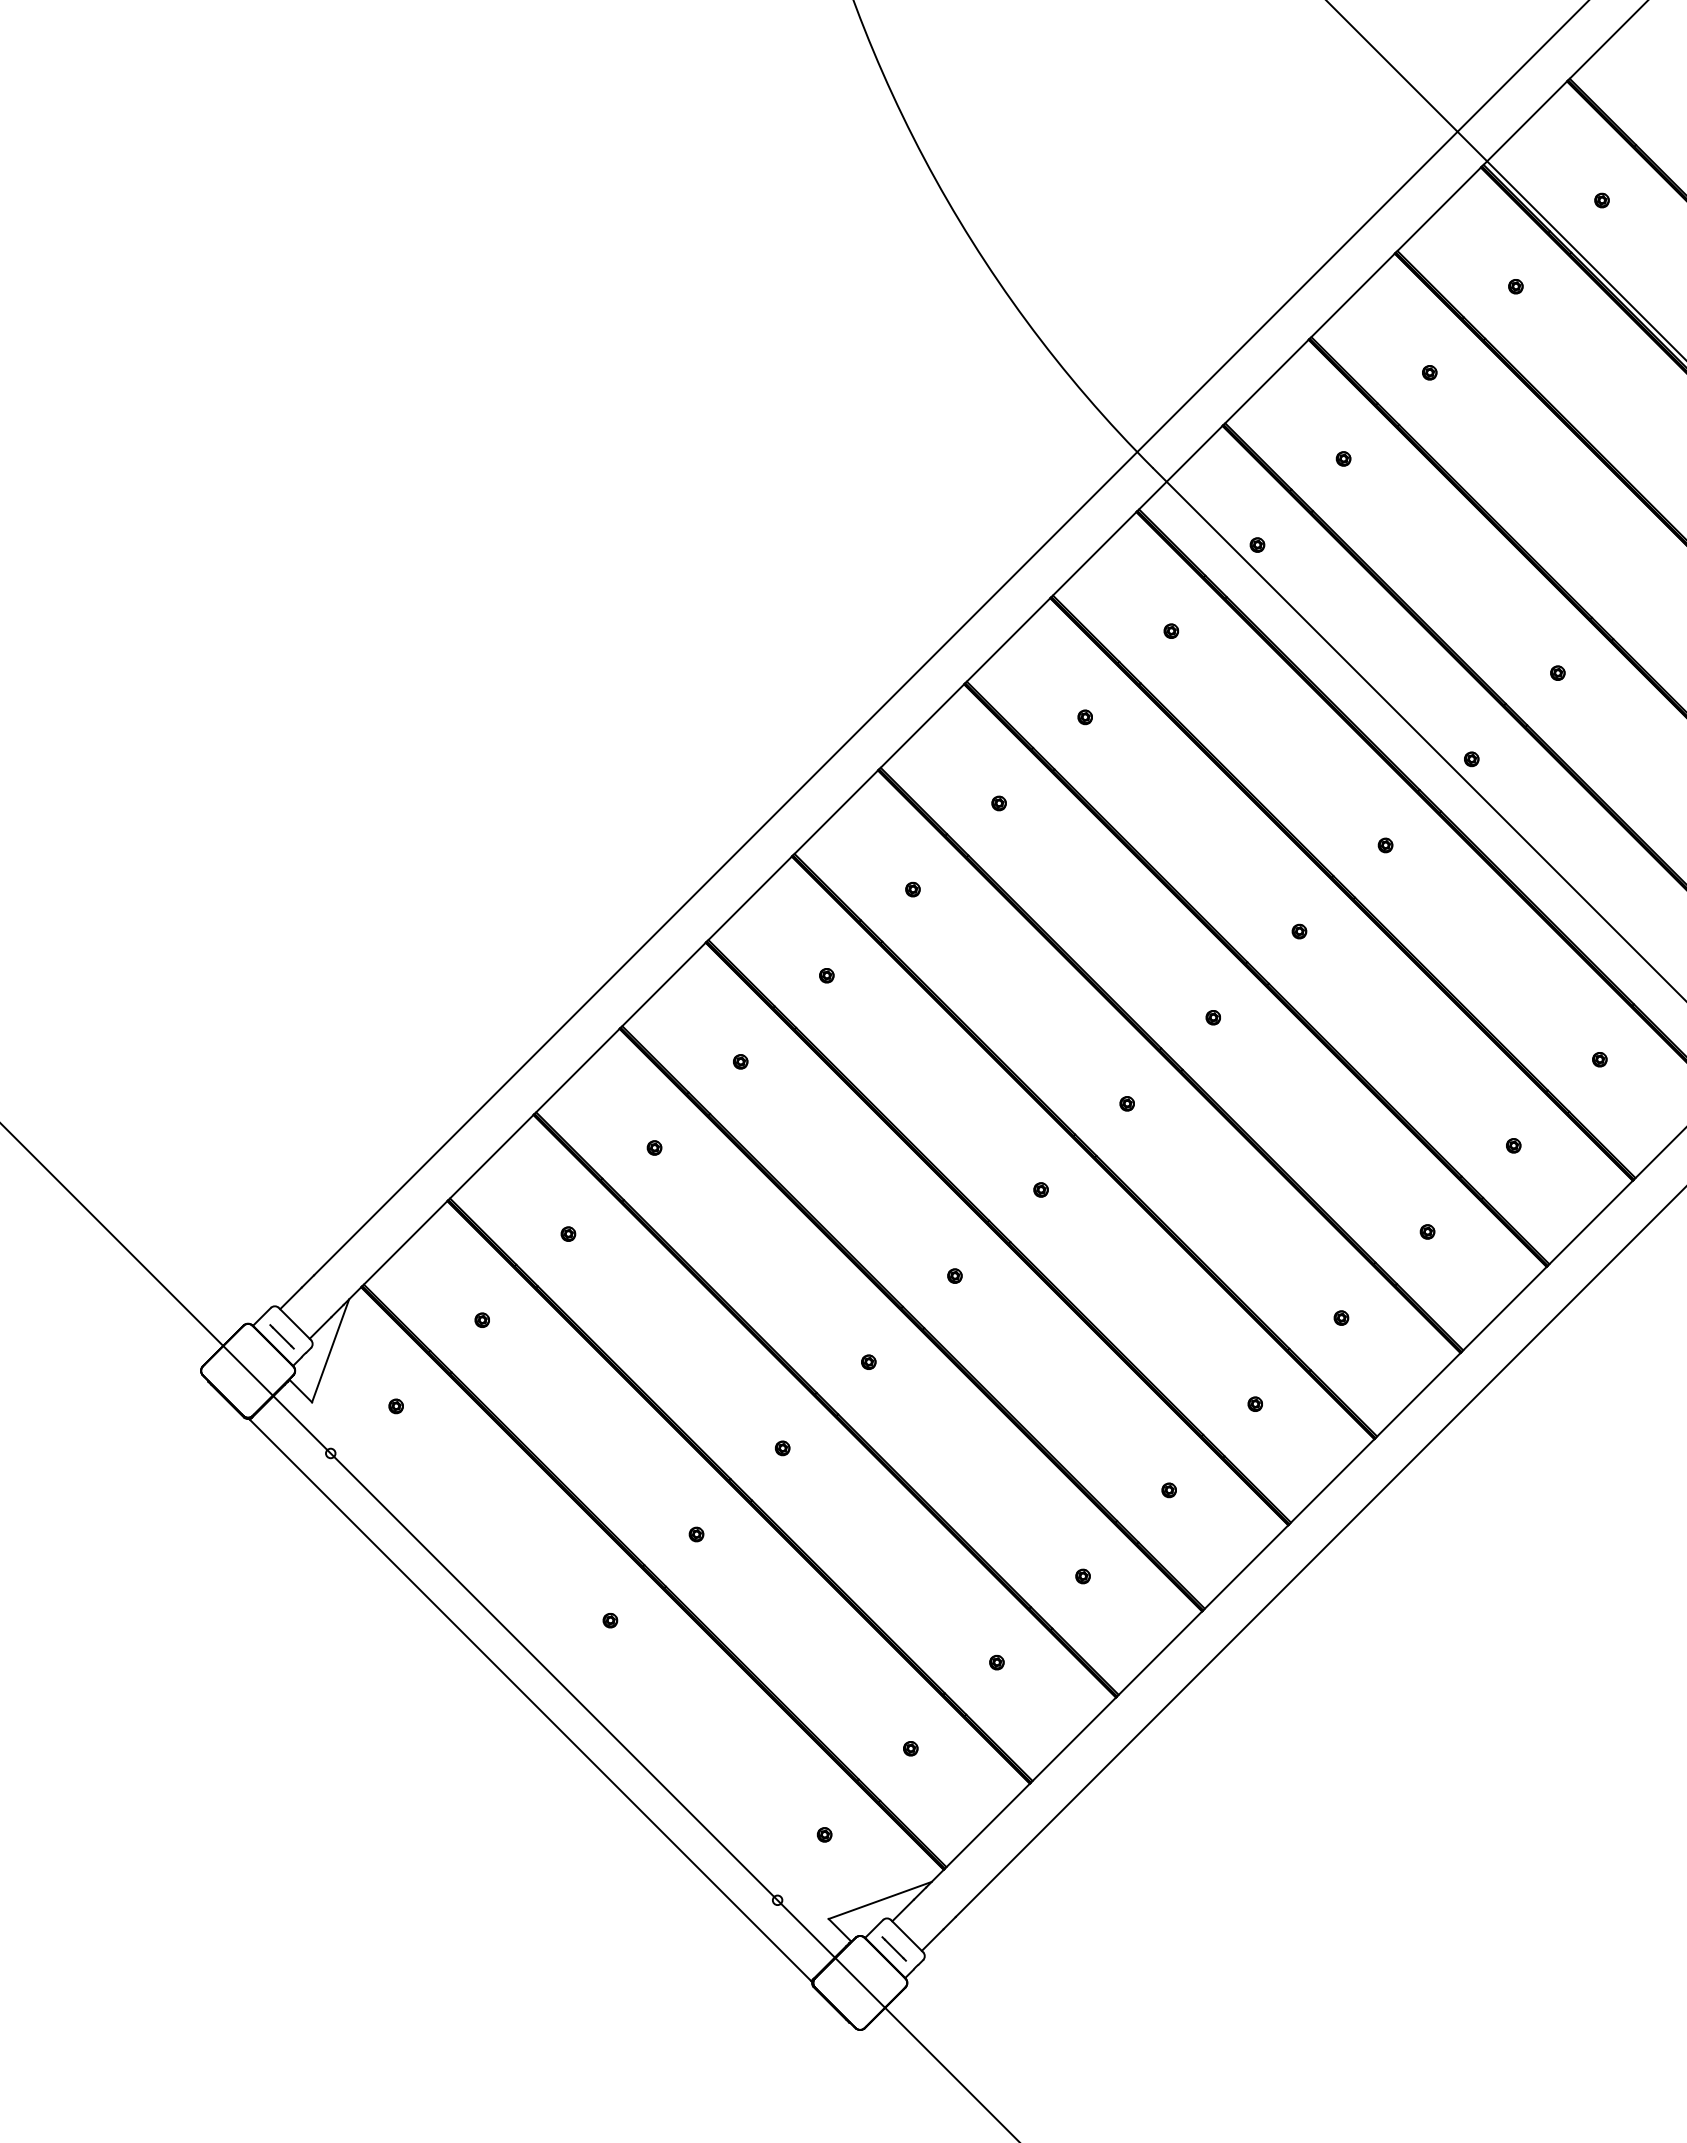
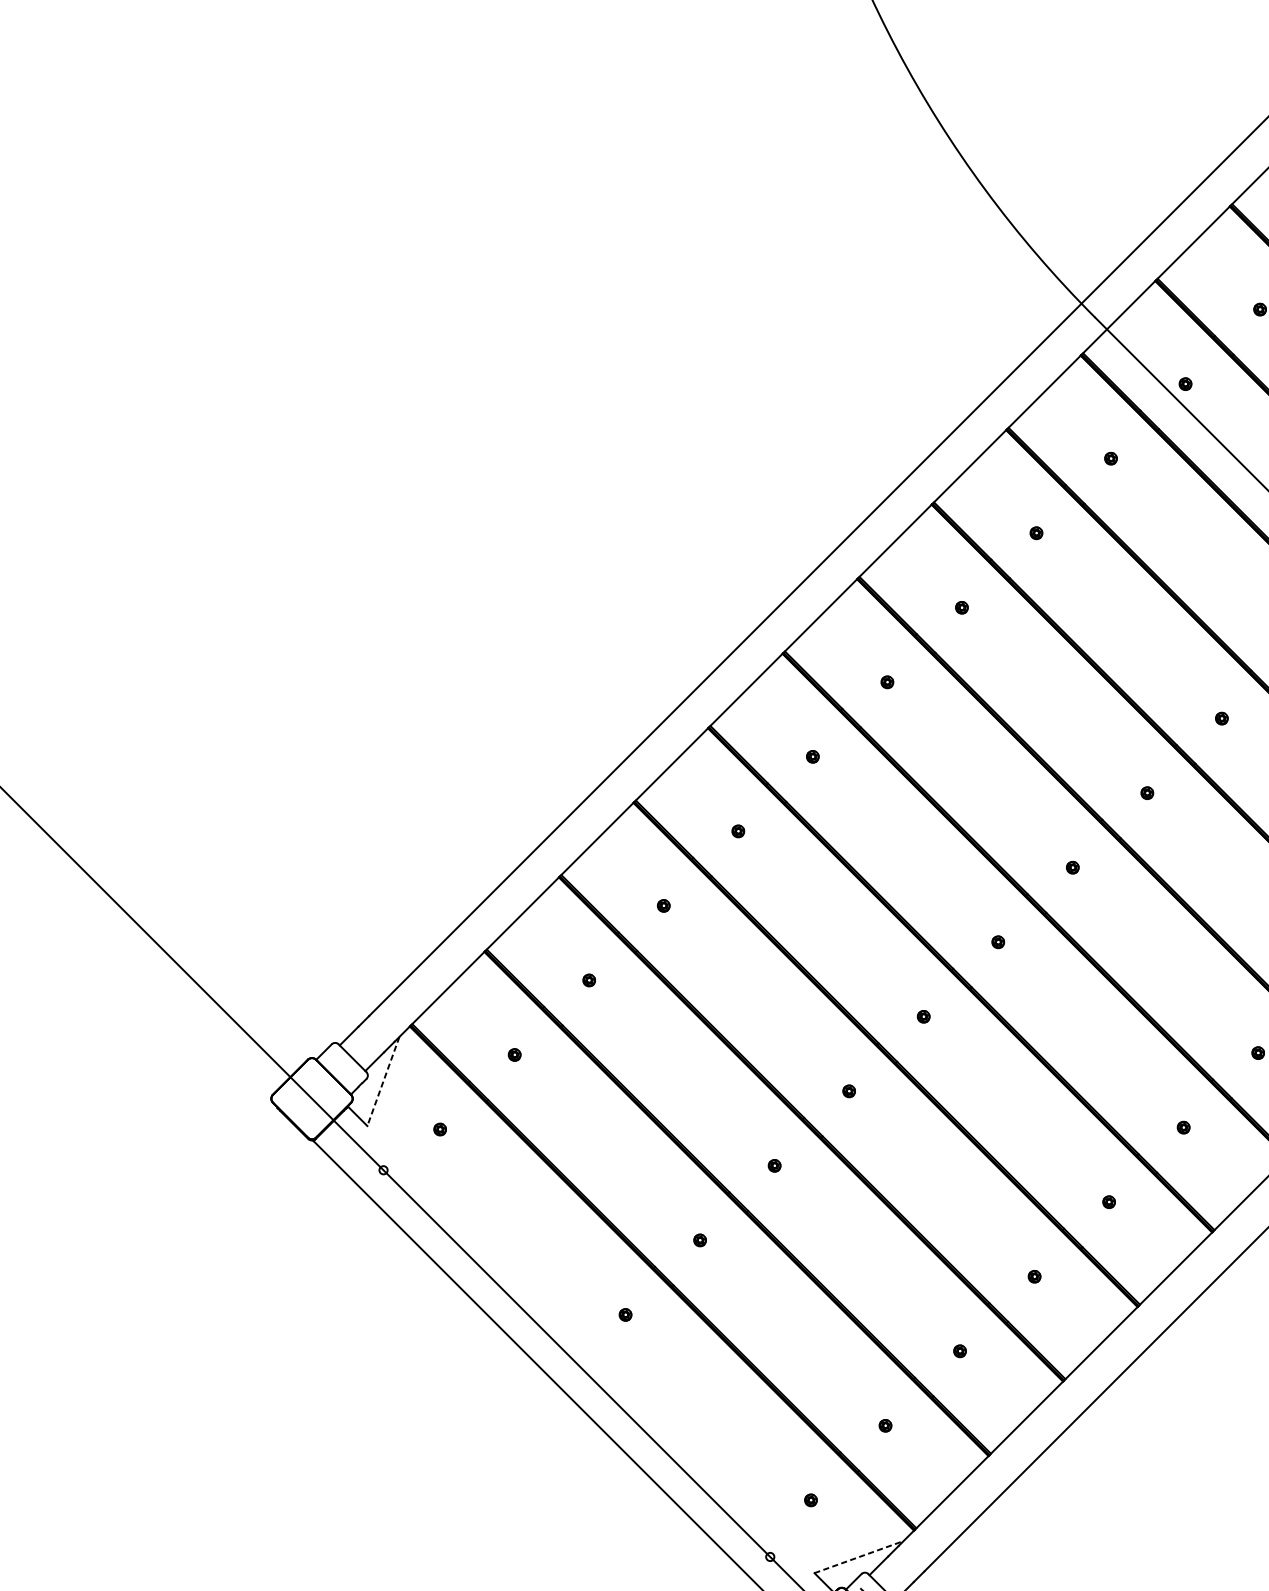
line: (281, 1336) -> (340, 1069), removed
line: (330, 1350) -> (383, 1081), solid -> dashed
line: (880, 1900) -> (859, 1557), solid -> dashed

